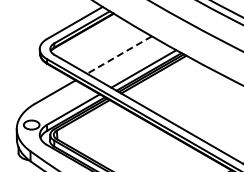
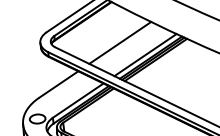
line: (119, 55) -> (120, 43), dashed -> solid

